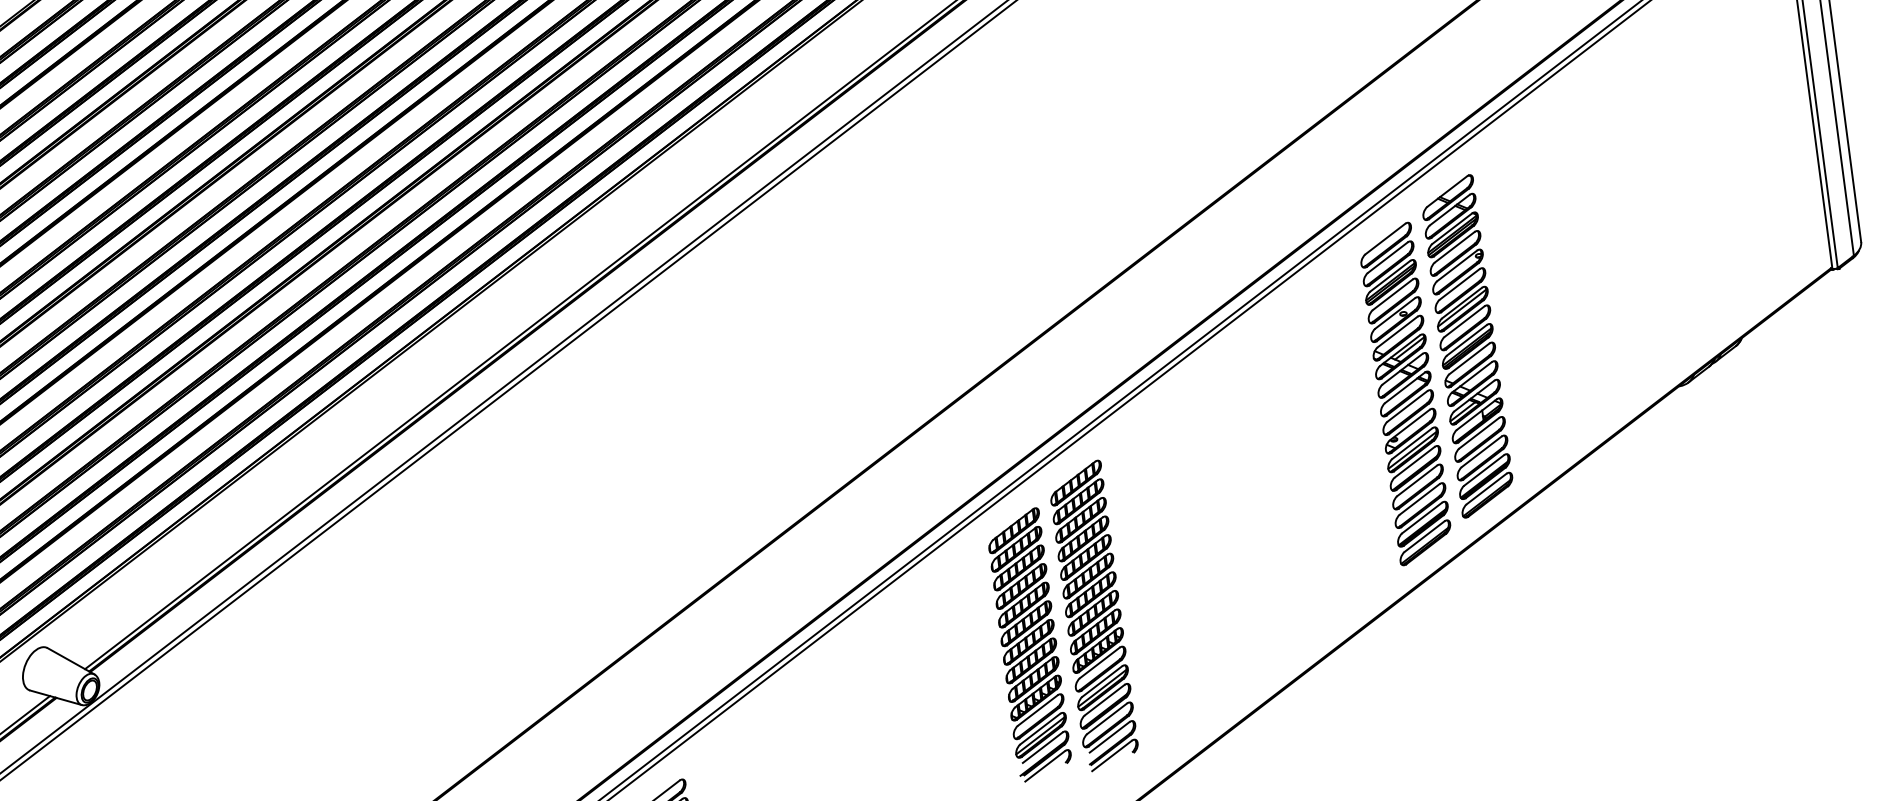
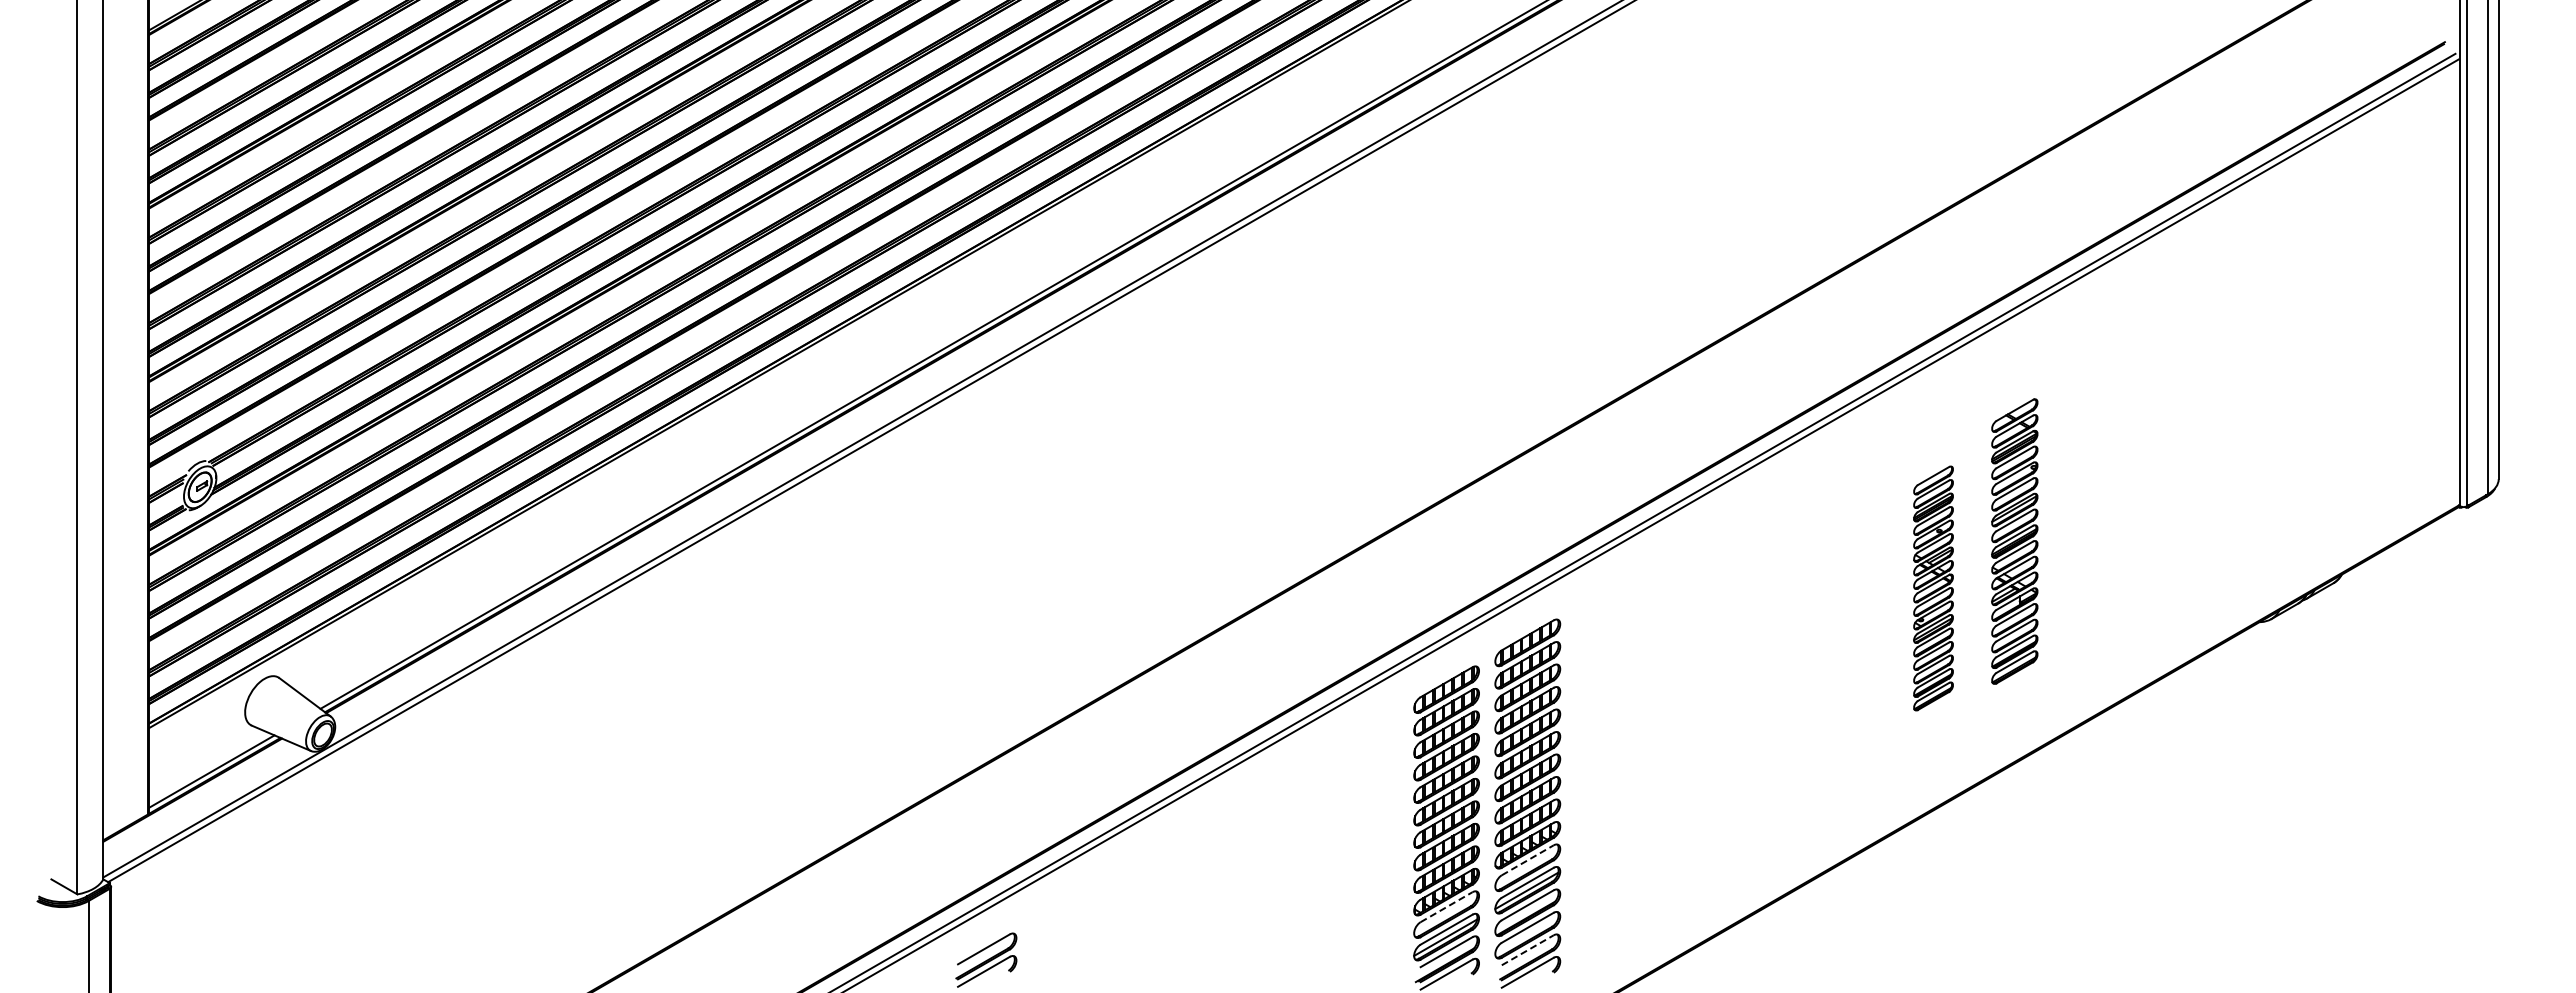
part: (1467, 346) -> (2014, 541), size x0.7
part: (1405, 394) -> (1933, 588), size x0.6
line: (1099, 663) -> (1527, 860), solid -> dashed
line: (1037, 710) -> (1446, 907), solid -> dashed
line: (1109, 737) -> (1527, 950), solid -> dashed

